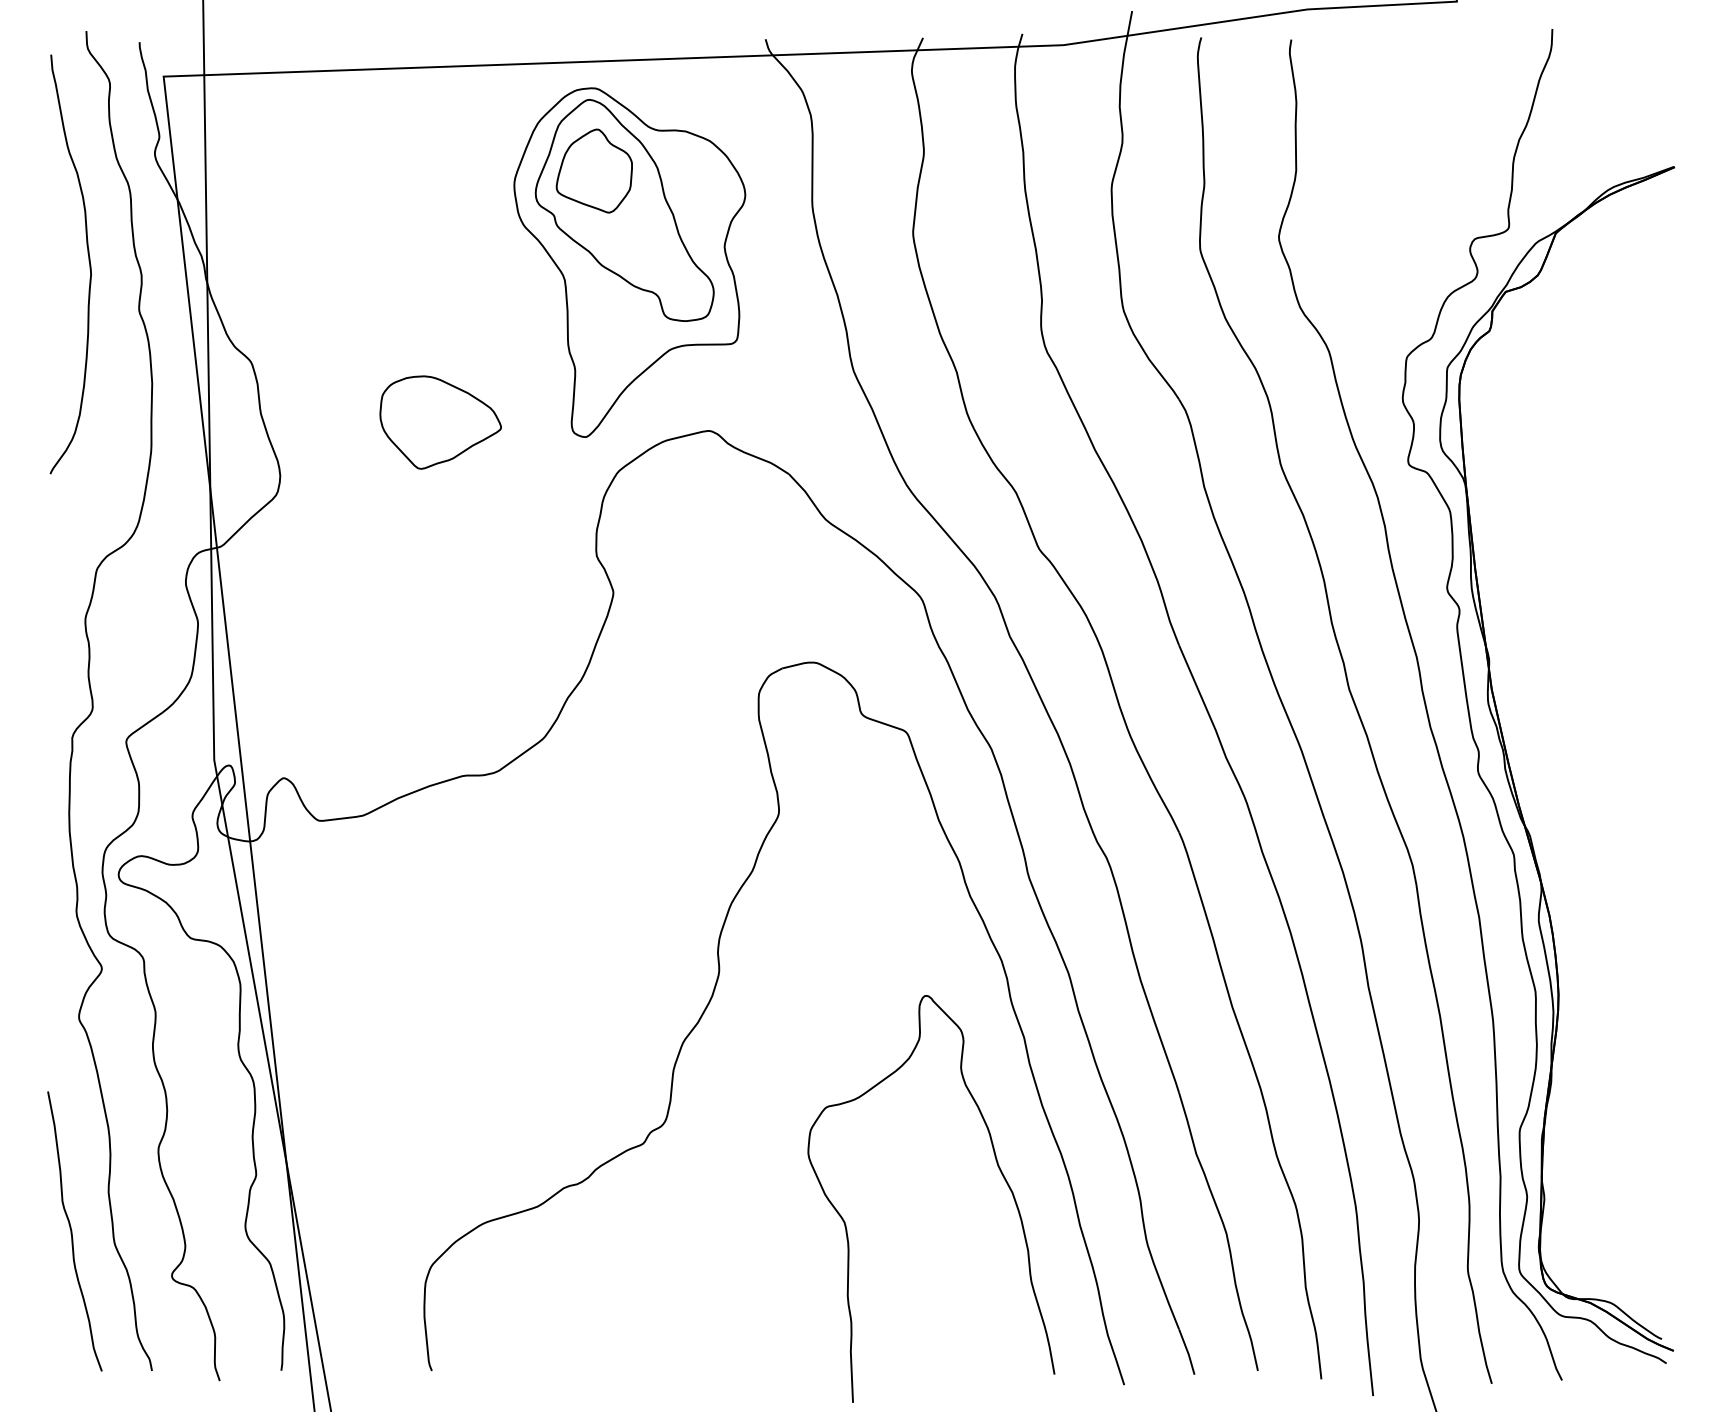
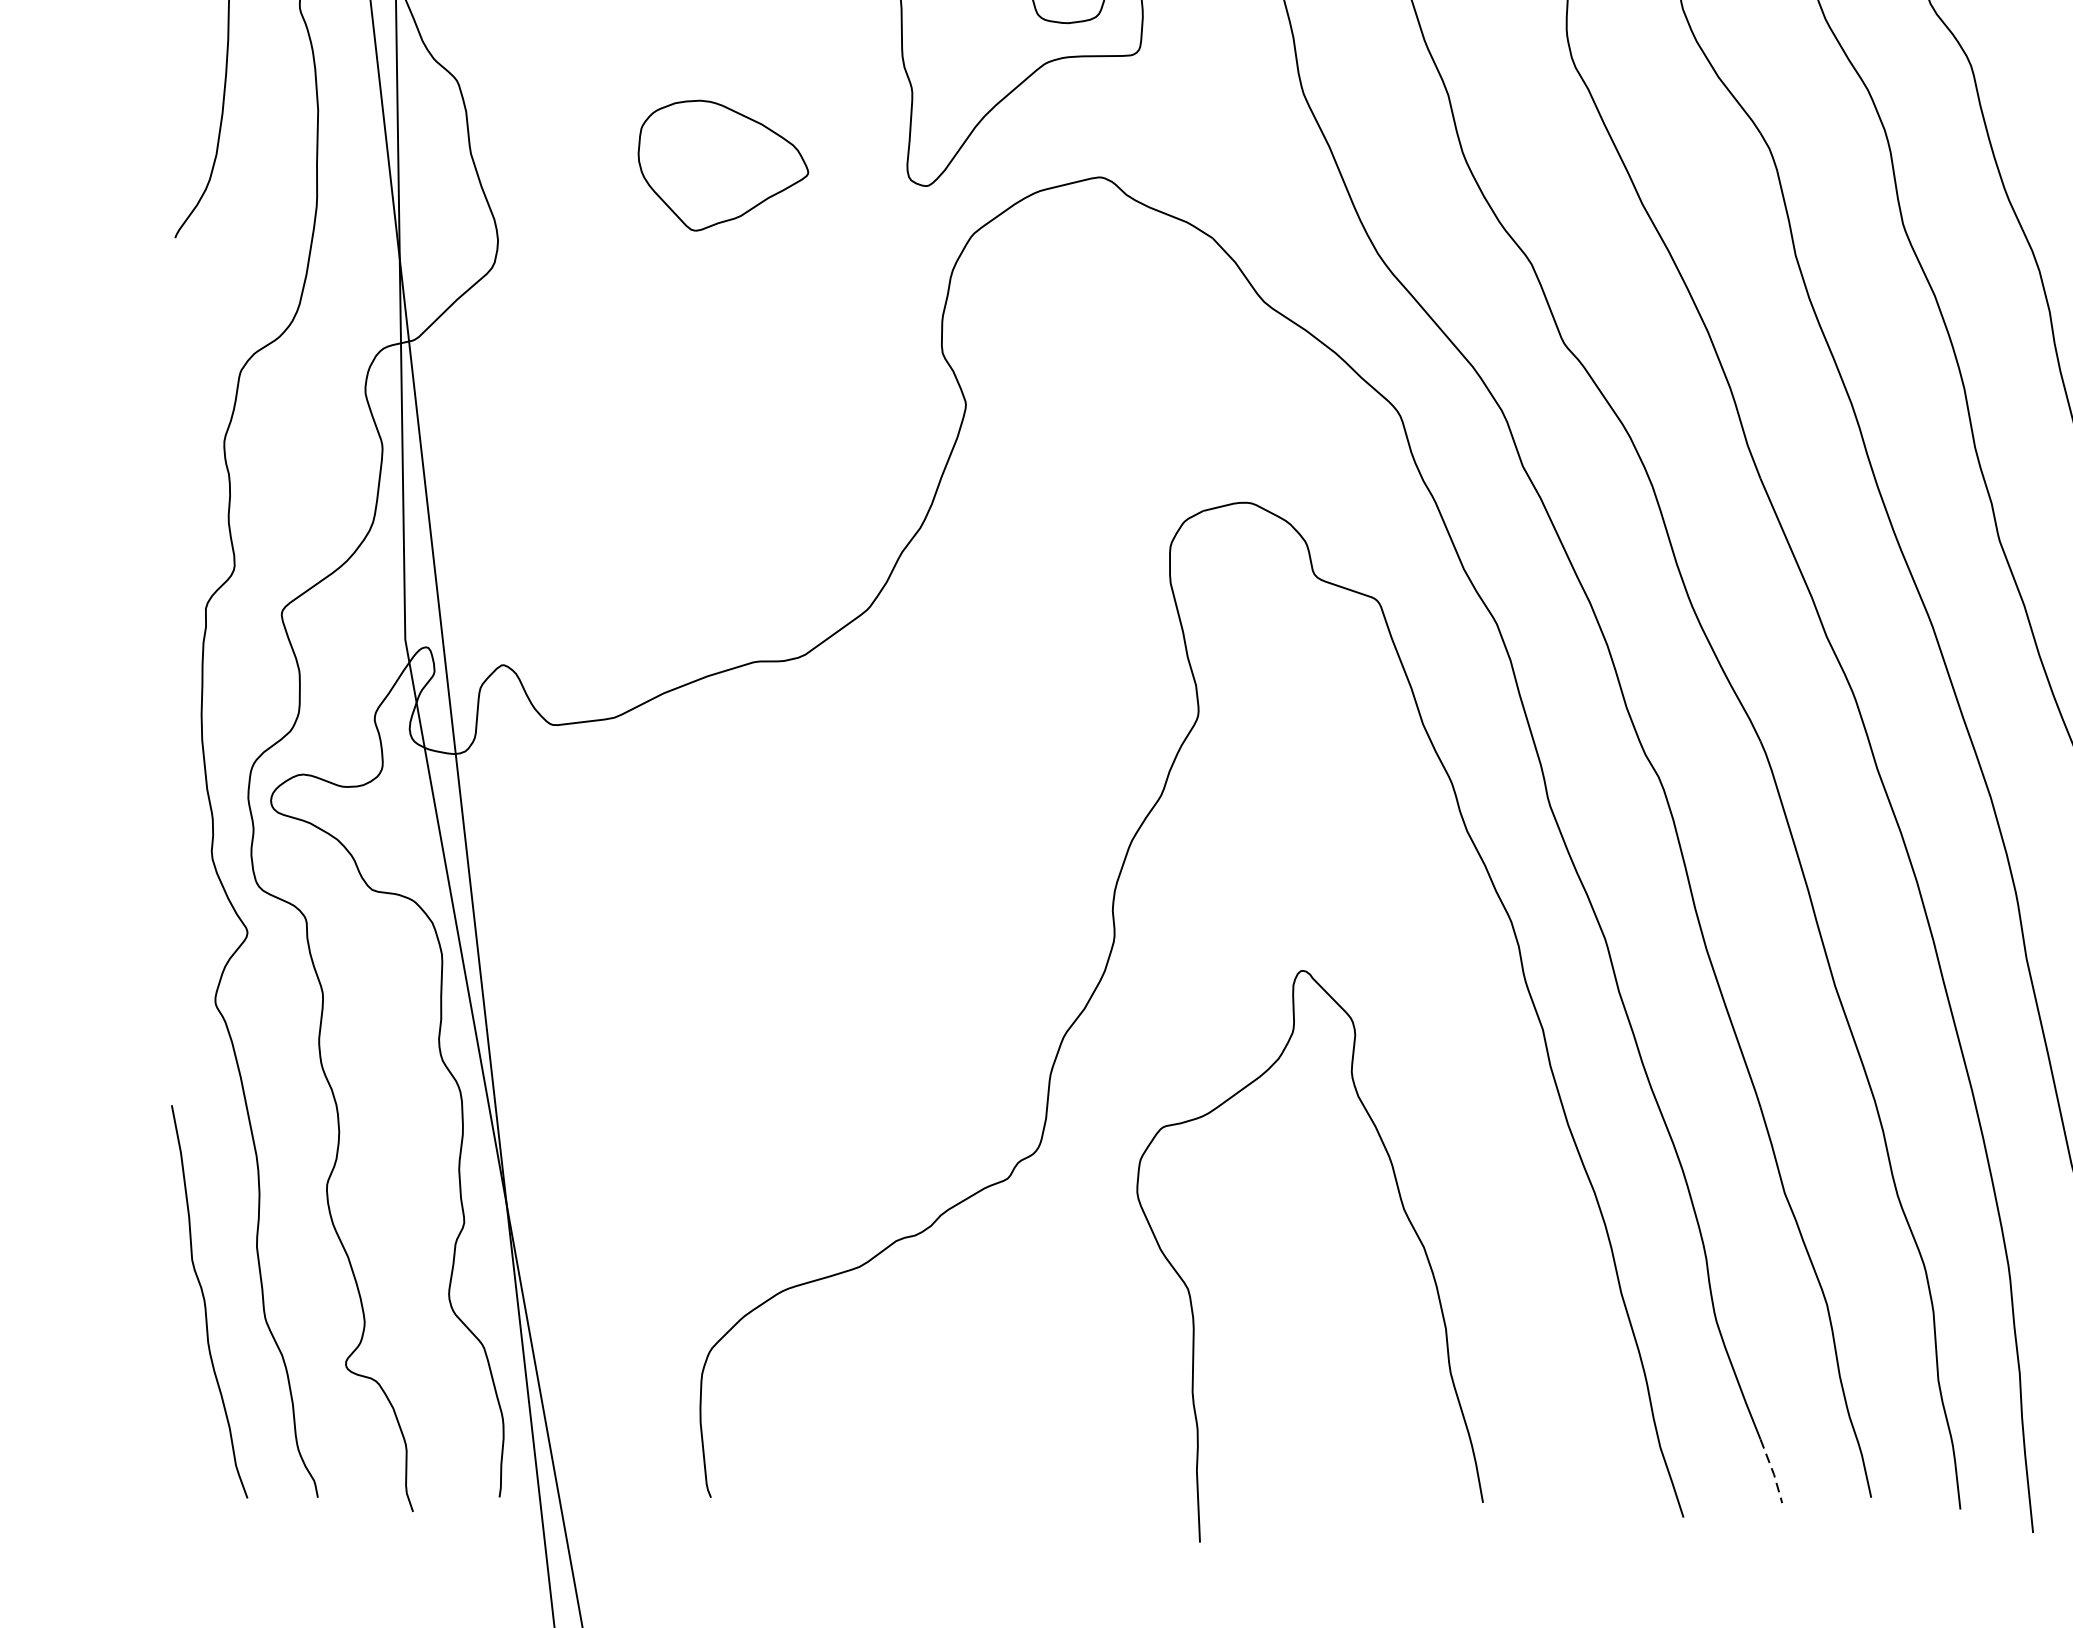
curve: (997, 1166) -> (1402, 1210), moved
line: (1187, 1351) -> (1772, 1470), solid -> dashed

